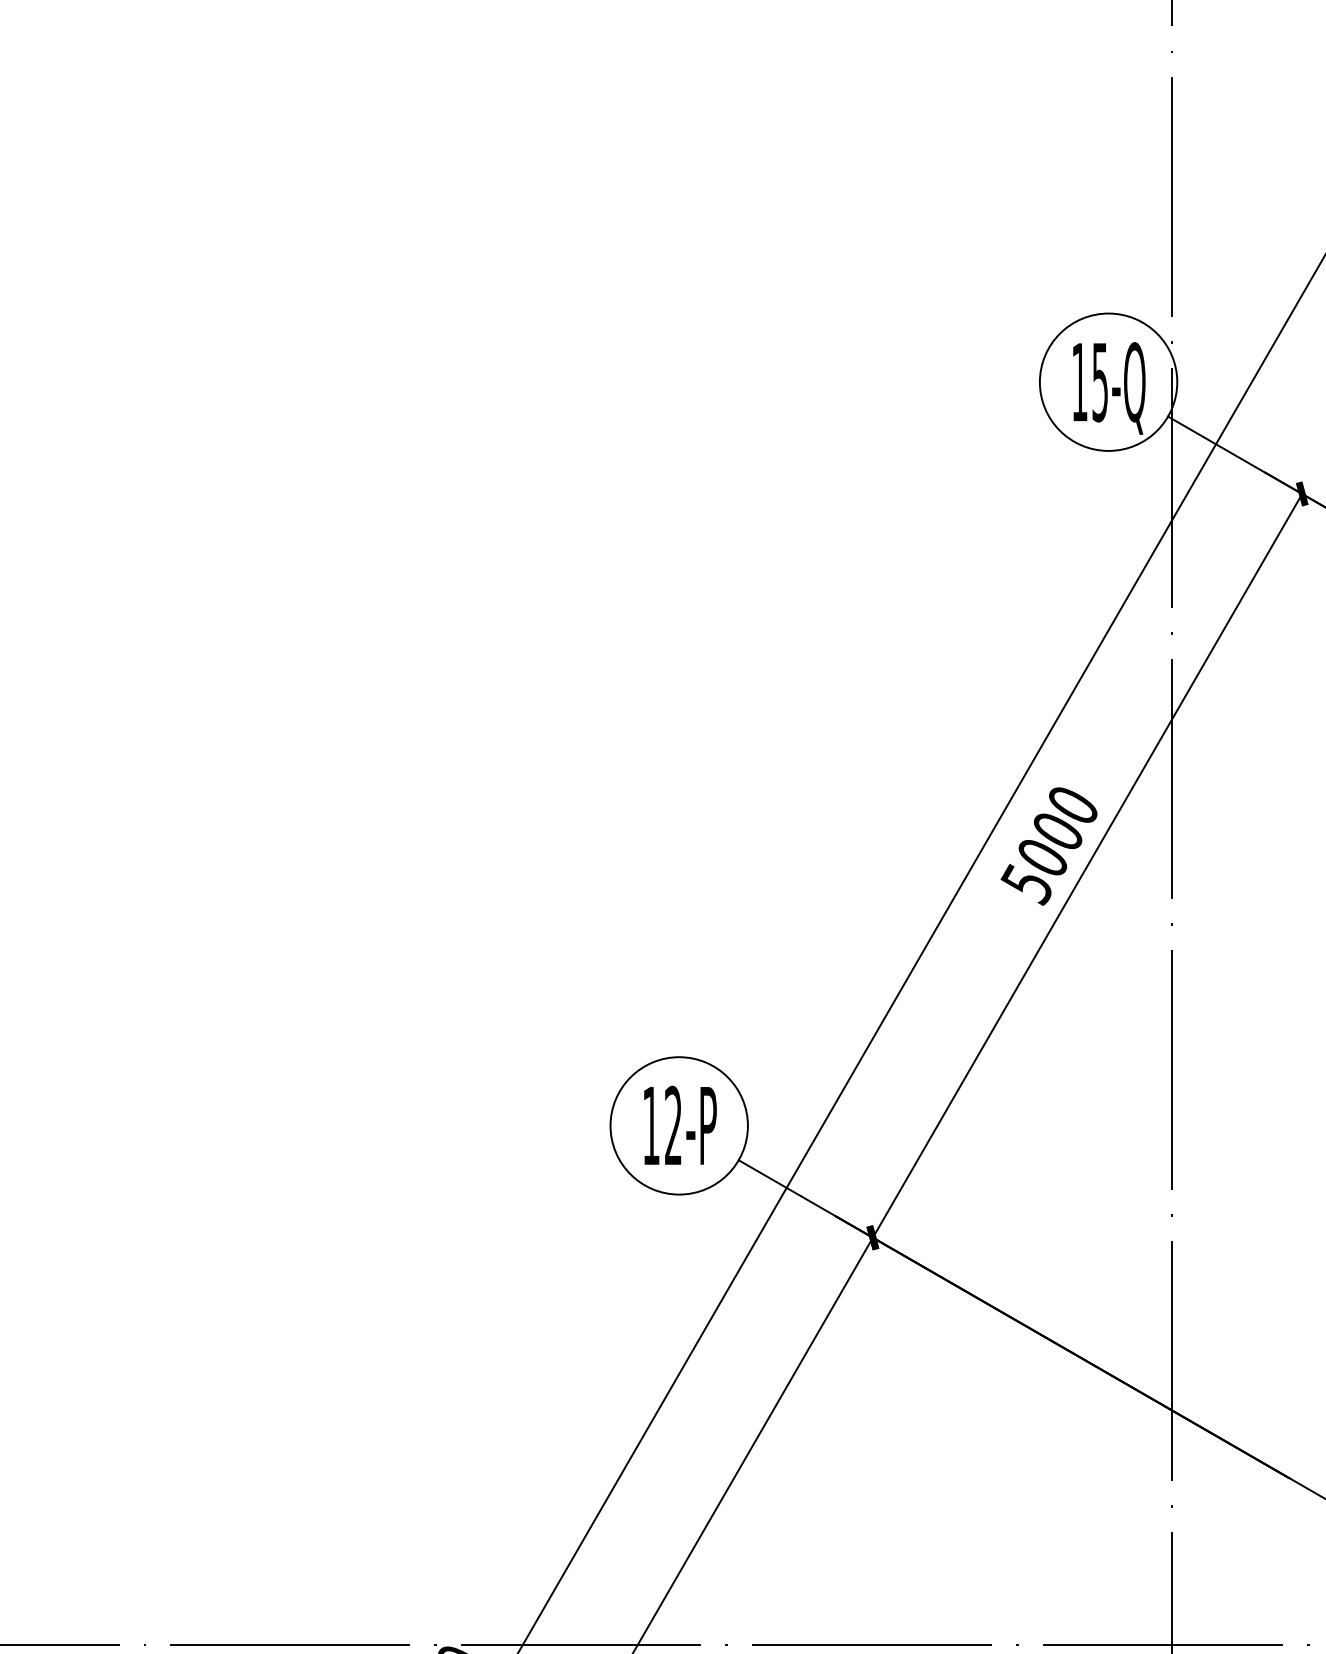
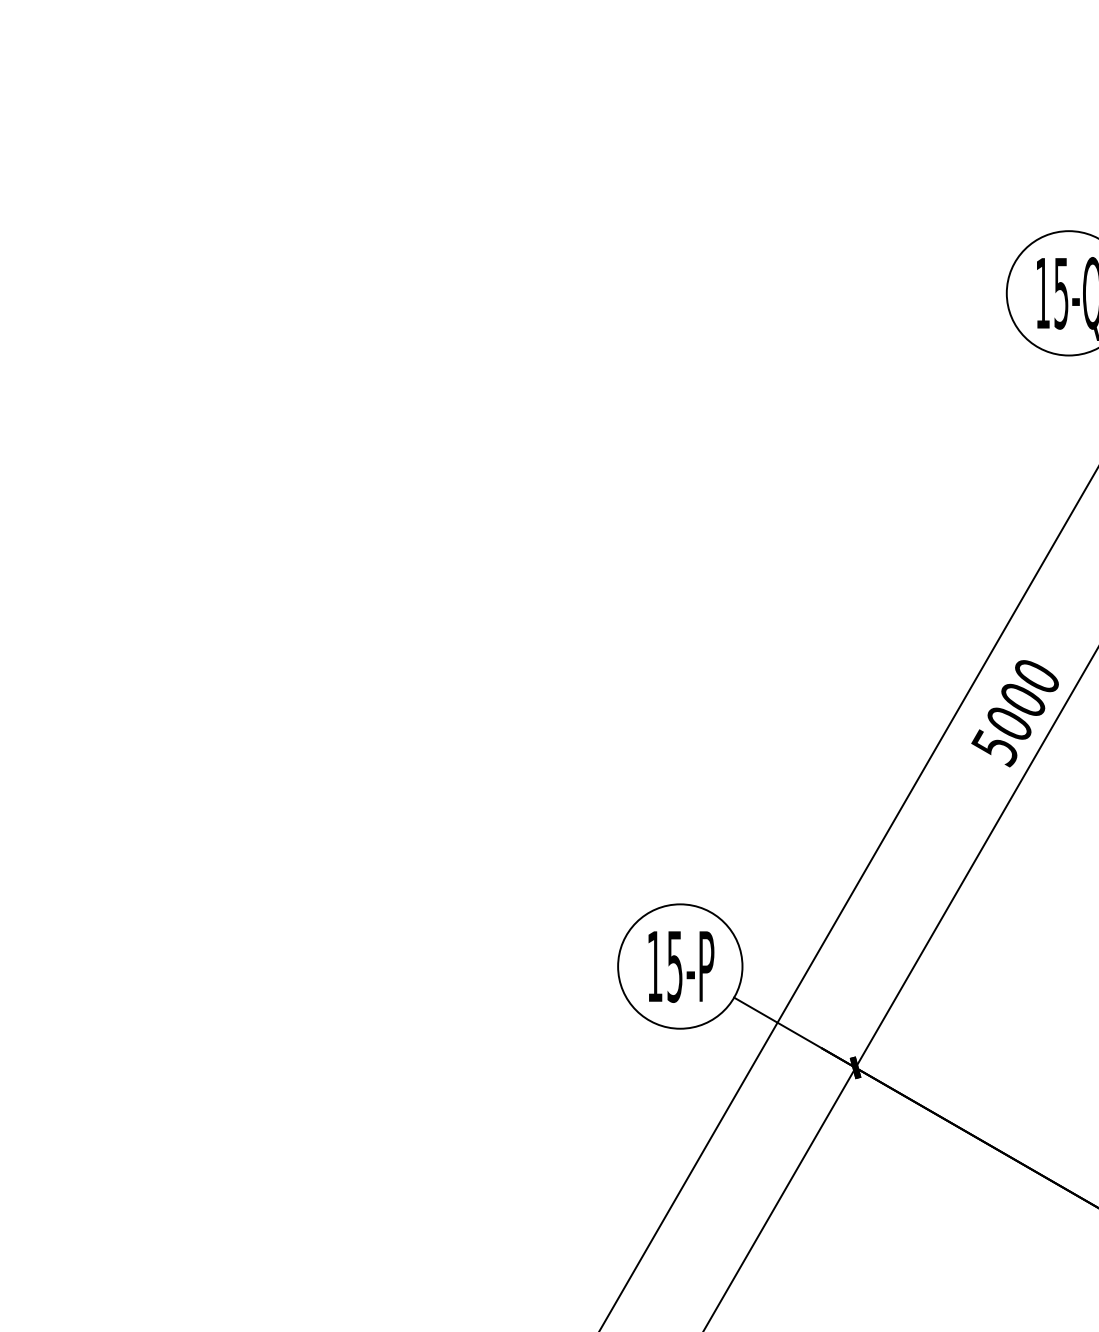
text: (673, 1125) -> (675, 966), 12-P -> 15-P

